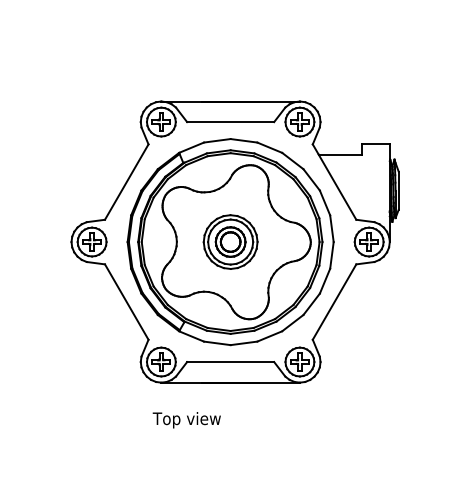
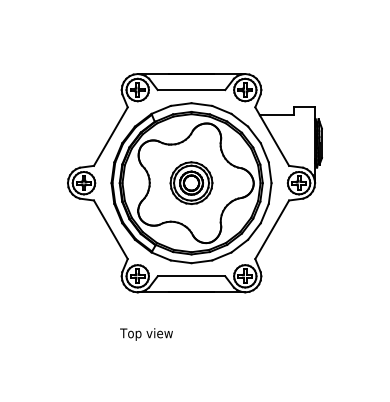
text: (186, 420) -> (146, 334), moved

